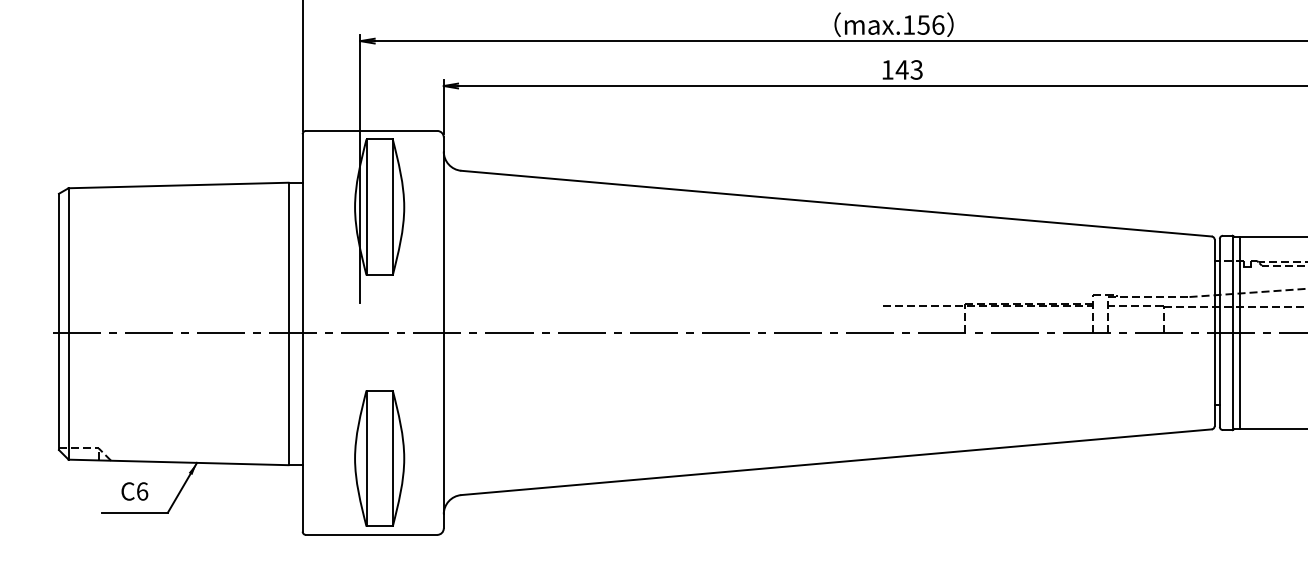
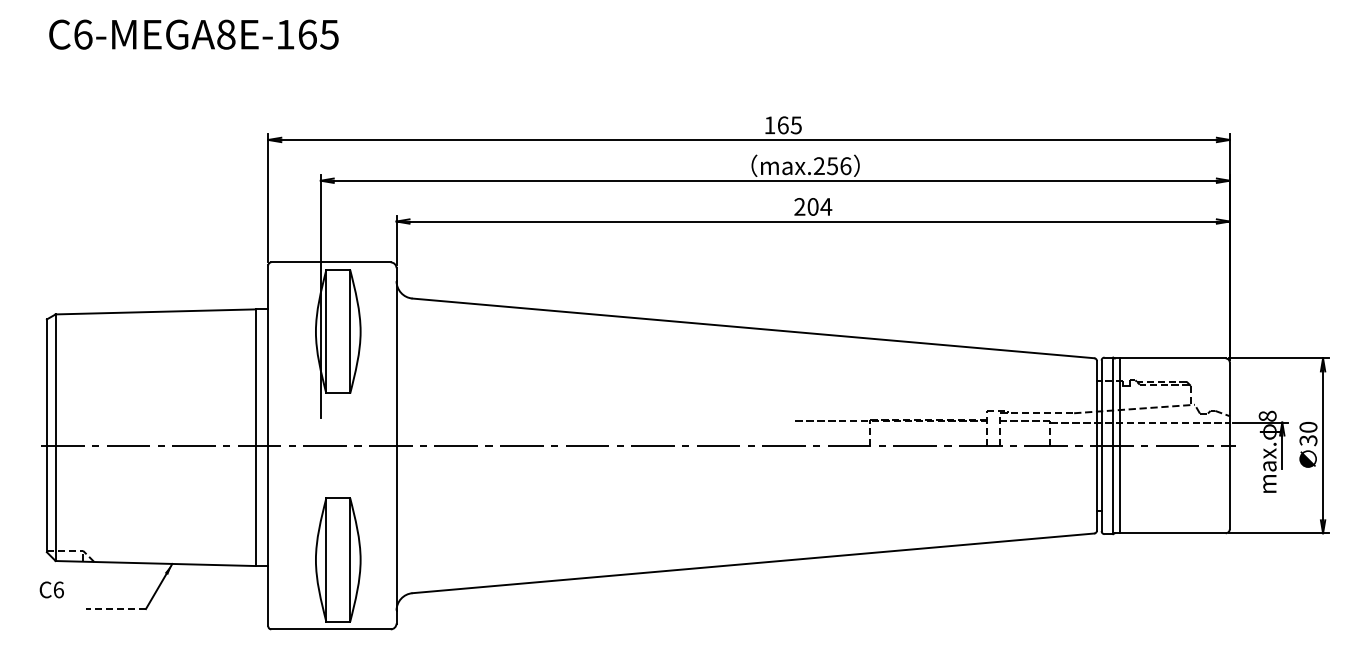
text: (908, 24) -> (818, 165), max.156 -> max.256
text: (902, 69) -> (813, 206), 143 -> 204
text: (134, 491) -> (51, 589), moved
line: (135, 513) -> (116, 609), solid -> dashed

